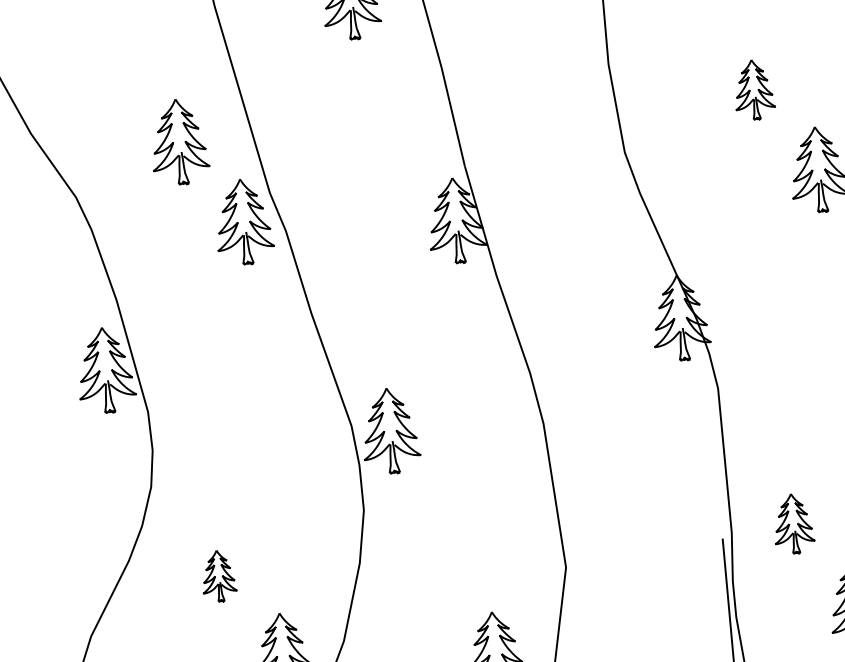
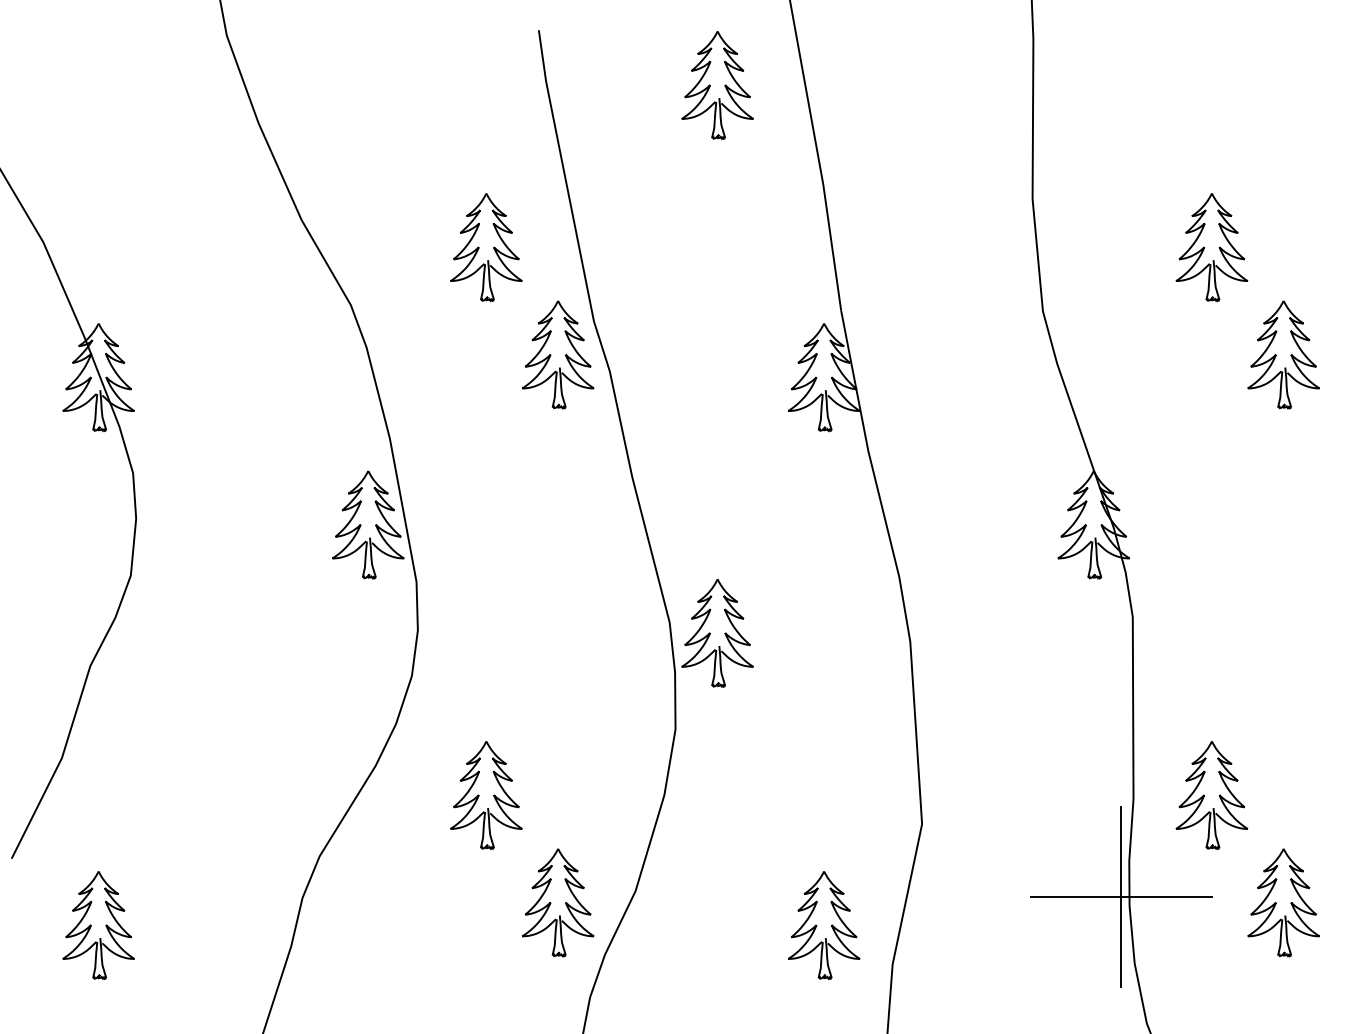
part: (753, 89) -> (1211, 247), size x1.43
part: (793, 523) -> (1211, 795), size x1.43
part: (218, 576) -> (486, 795), size x1.67
line: (729, 611) -> (1121, 897), added

